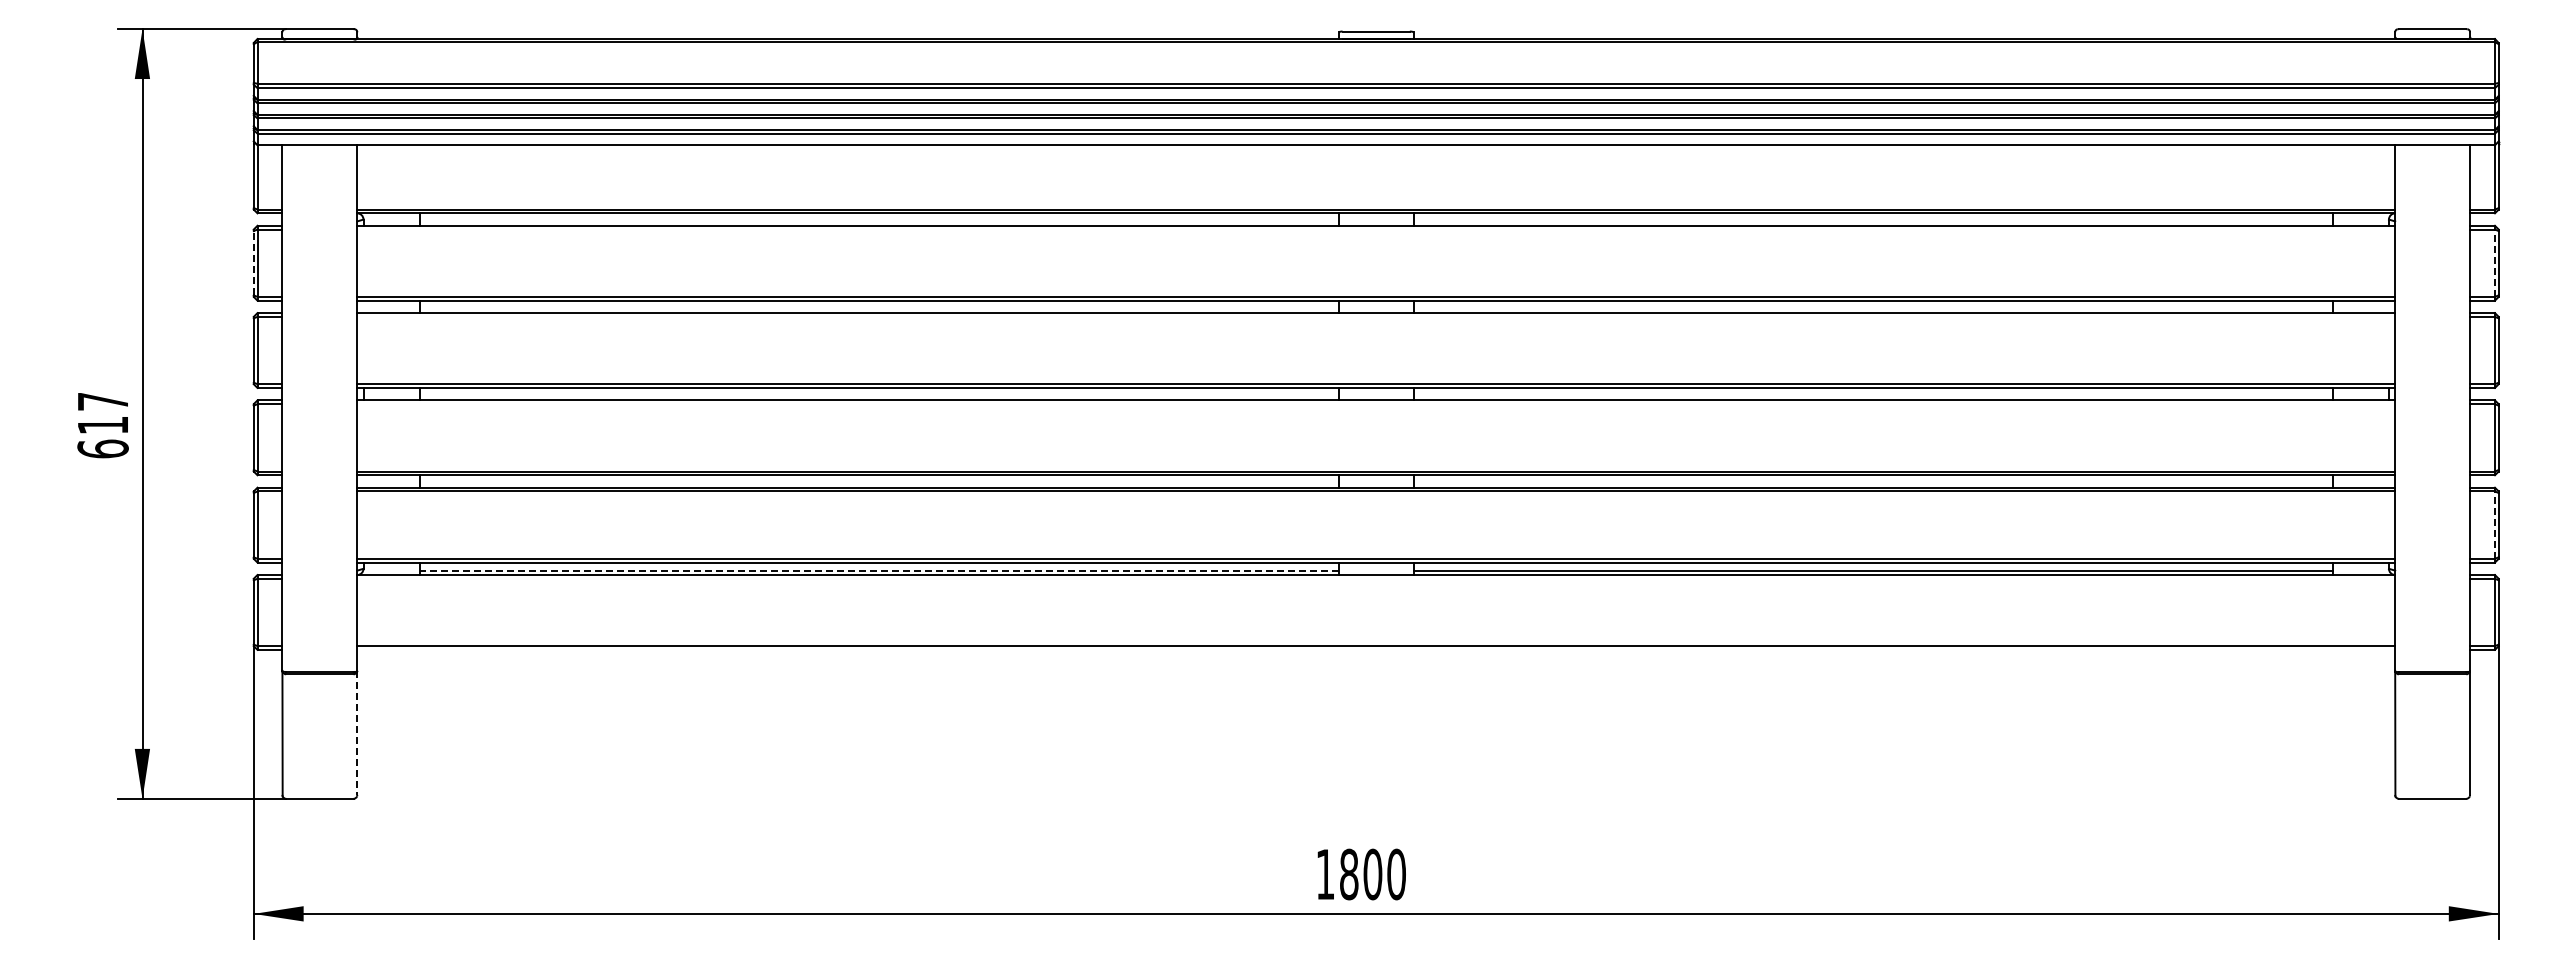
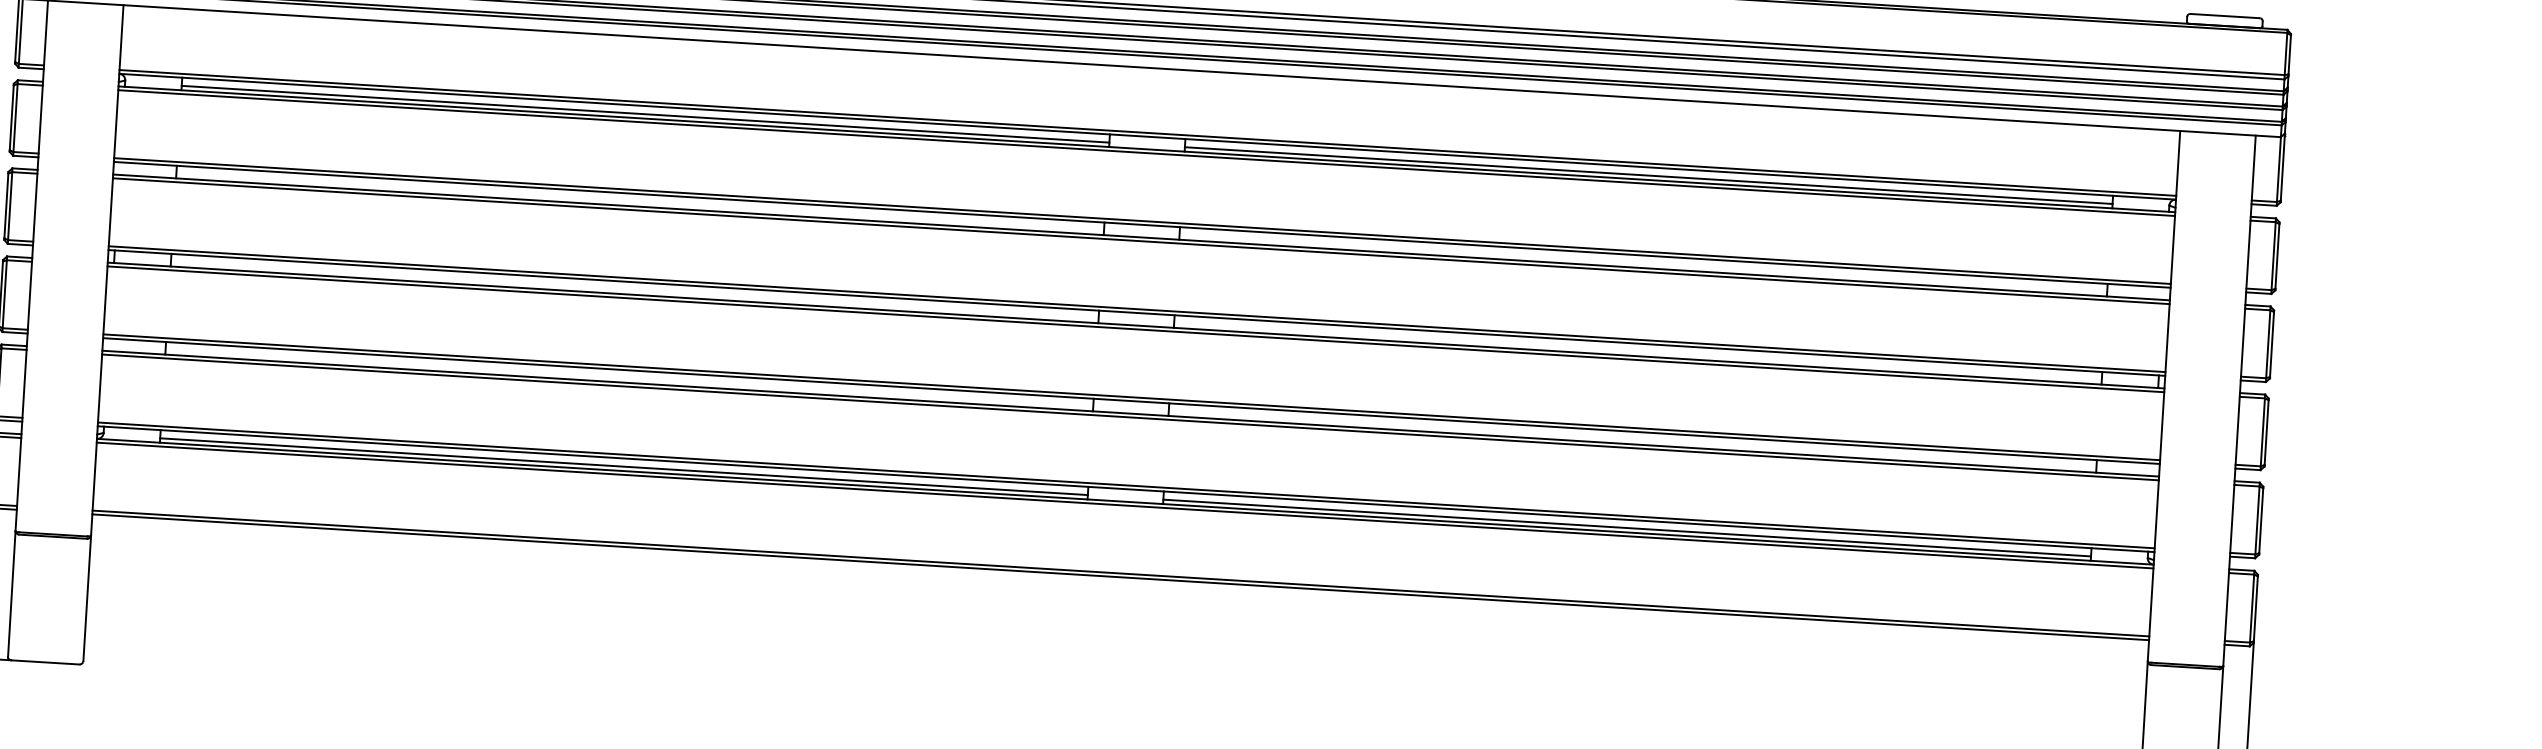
line: (878, 221) -> (644, 114), added
line: (1872, 221) -> (1648, 175), added
line: (1376, 229) -> (1146, 153), added
line: (253, 262) -> (11, 117), dashed -> solid
line: (2494, 263) -> (2273, 256), dashed -> solid
line: (1376, 316) -> (1141, 240), added
line: (1376, 404) -> (1136, 329), added
line: (2494, 525) -> (2256, 520), dashed -> solid
line: (879, 570) -> (624, 466), dashed -> solid
line: (1376, 578) -> (1125, 505), added
line: (1376, 649) -> (1121, 576), added
line: (357, 732) -> (87, 597), dashed -> solid

